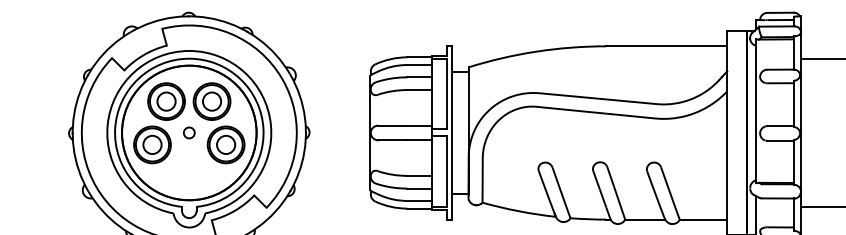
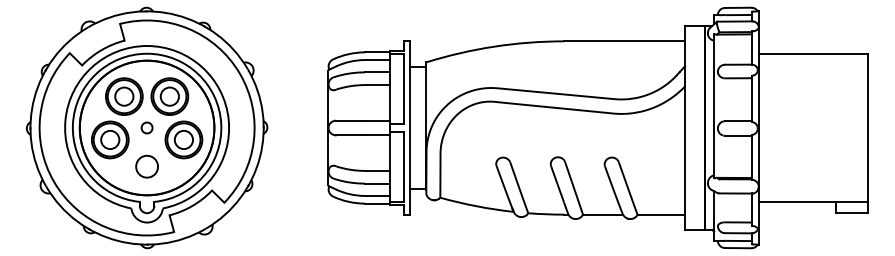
circle: (188, 171) -> (146, 166), added

